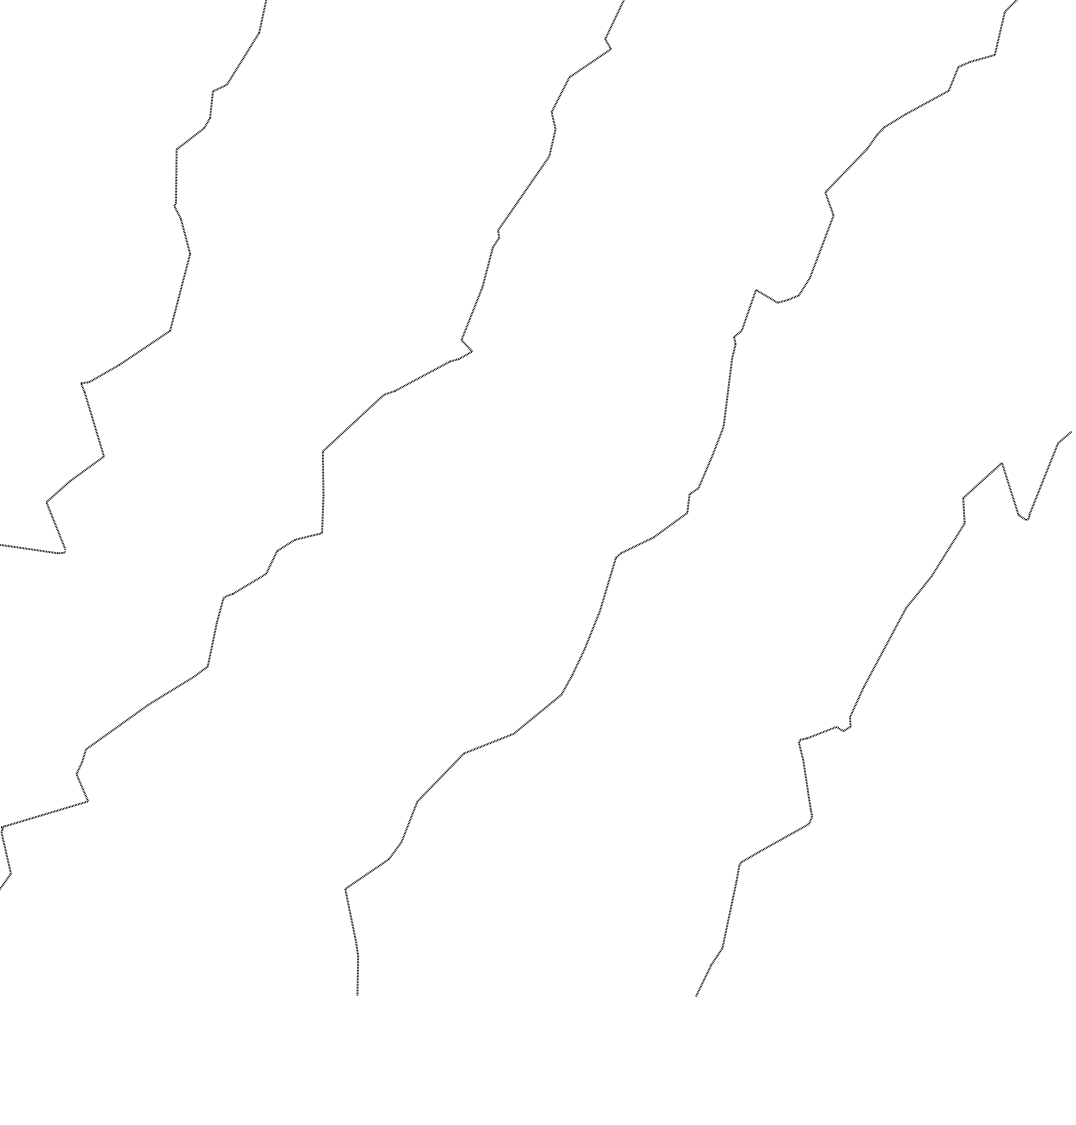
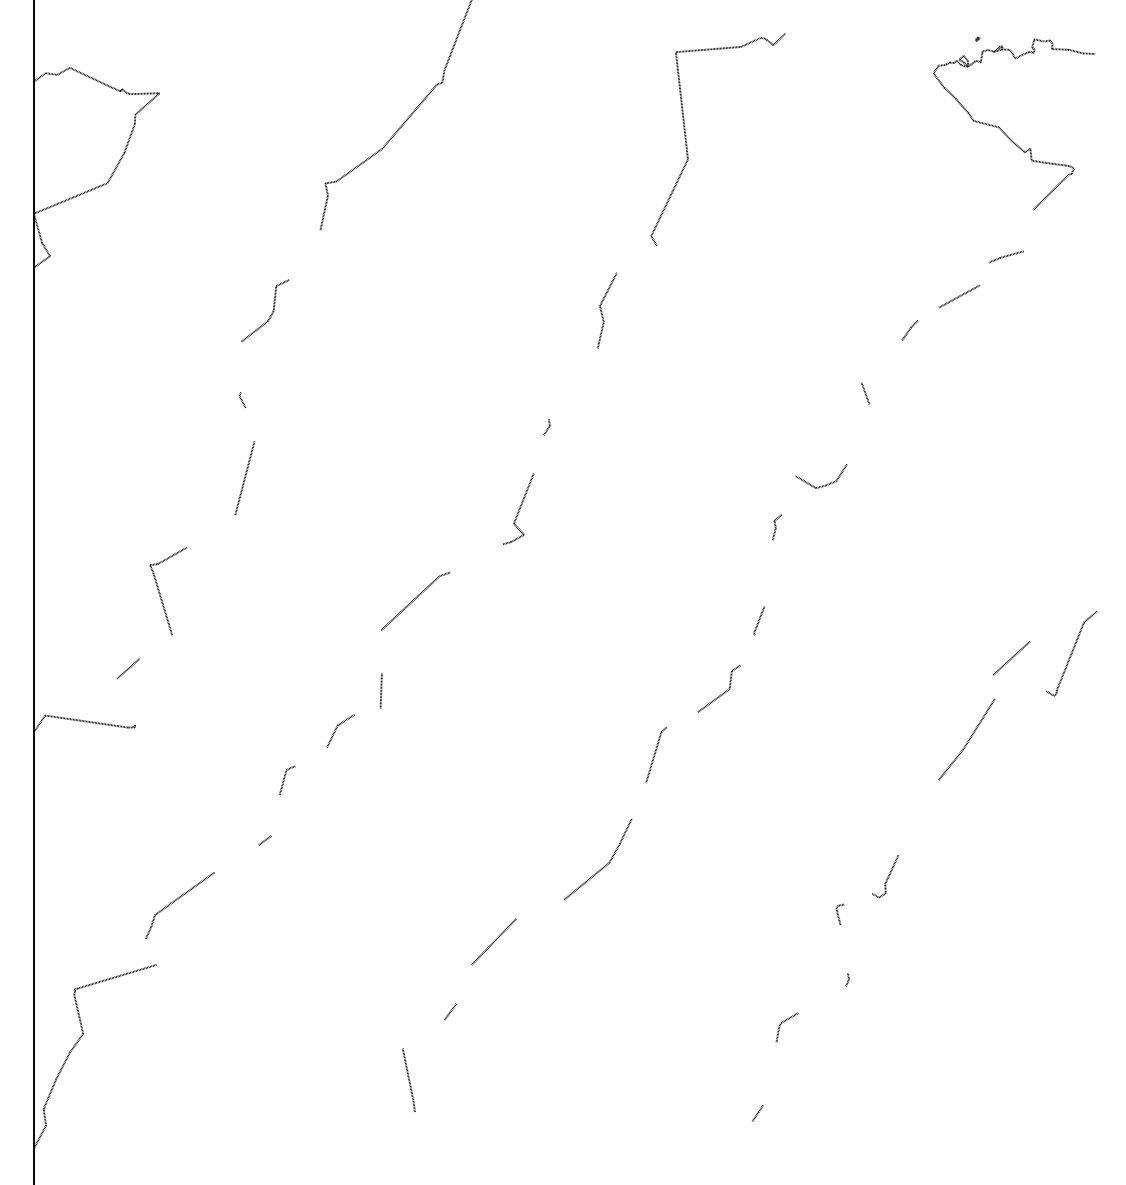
line: (999, 33) -> (1028, 230), removed
line: (242, 58) -> (304, 254), removed
line: (589, 62) -> (636, 258), removed
line: (952, 78) -> (983, 273), removed
line: (894, 120) -> (927, 313), removed
line: (846, 170) -> (881, 361), removed
line: (175, 175) -> (240, 366), removed
line: (522, 193) -> (572, 383), removed
line: (184, 236) -> (249, 424), removed
line: (821, 246) -> (857, 434), removed
line: (487, 267) -> (538, 454), removed
line: (748, 309) -> (788, 494), removed
line: (144, 347) -> (210, 530), removed
line: (422, 376) -> (476, 558), removed
line: (727, 392) -> (768, 573), removed
line: (86, 468) -> (155, 646), removed
line: (704, 471) -> (746, 649), removed
line: (323, 473) -> (381, 651), removed
line: (1010, 489) -> (1038, 666), removed
line: (963, 510) -> (993, 686), removed
line: (56, 525) -> (126, 701), removed
line: (308, 536) -> (367, 711), removed
line: (636, 544) -> (681, 719), removed
line: (249, 583) -> (311, 756), removed
line: (591, 630) -> (638, 801), removed
line: (212, 644) -> (275, 814), removed
line: (884, 647) -> (918, 817), removed
line: (171, 690) -> (236, 858), removed
line: (822, 732) -> (858, 898), removed
line: (488, 743) -> (539, 909), removed
line: (806, 785) -> (843, 949), removed
line: (82, 787) -> (151, 951), removed
line: (408, 820) -> (463, 983), removed
line: (783, 837) -> (821, 999), removed
line: (366, 874) -> (423, 1034), removed
line: (728, 915) -> (769, 1073), removed
line: (357, 975) -> (414, 1131), removed
line: (703, 981) -> (745, 1136), removed

